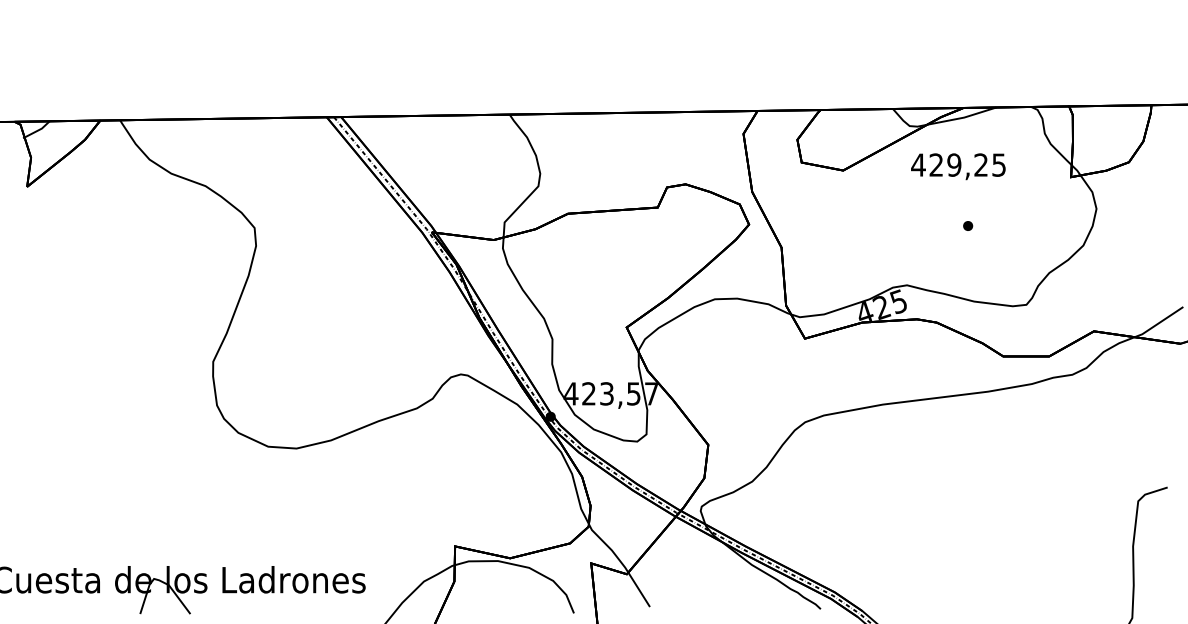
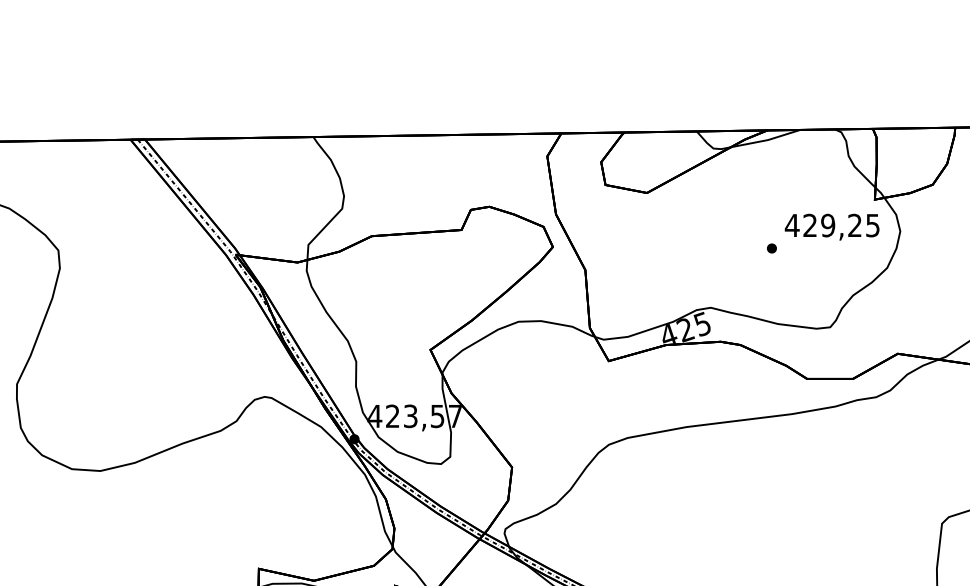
text: (958, 166) -> (832, 226), moved

